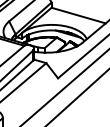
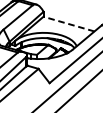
line: (78, 15) -> (68, 24), solid -> dashed

